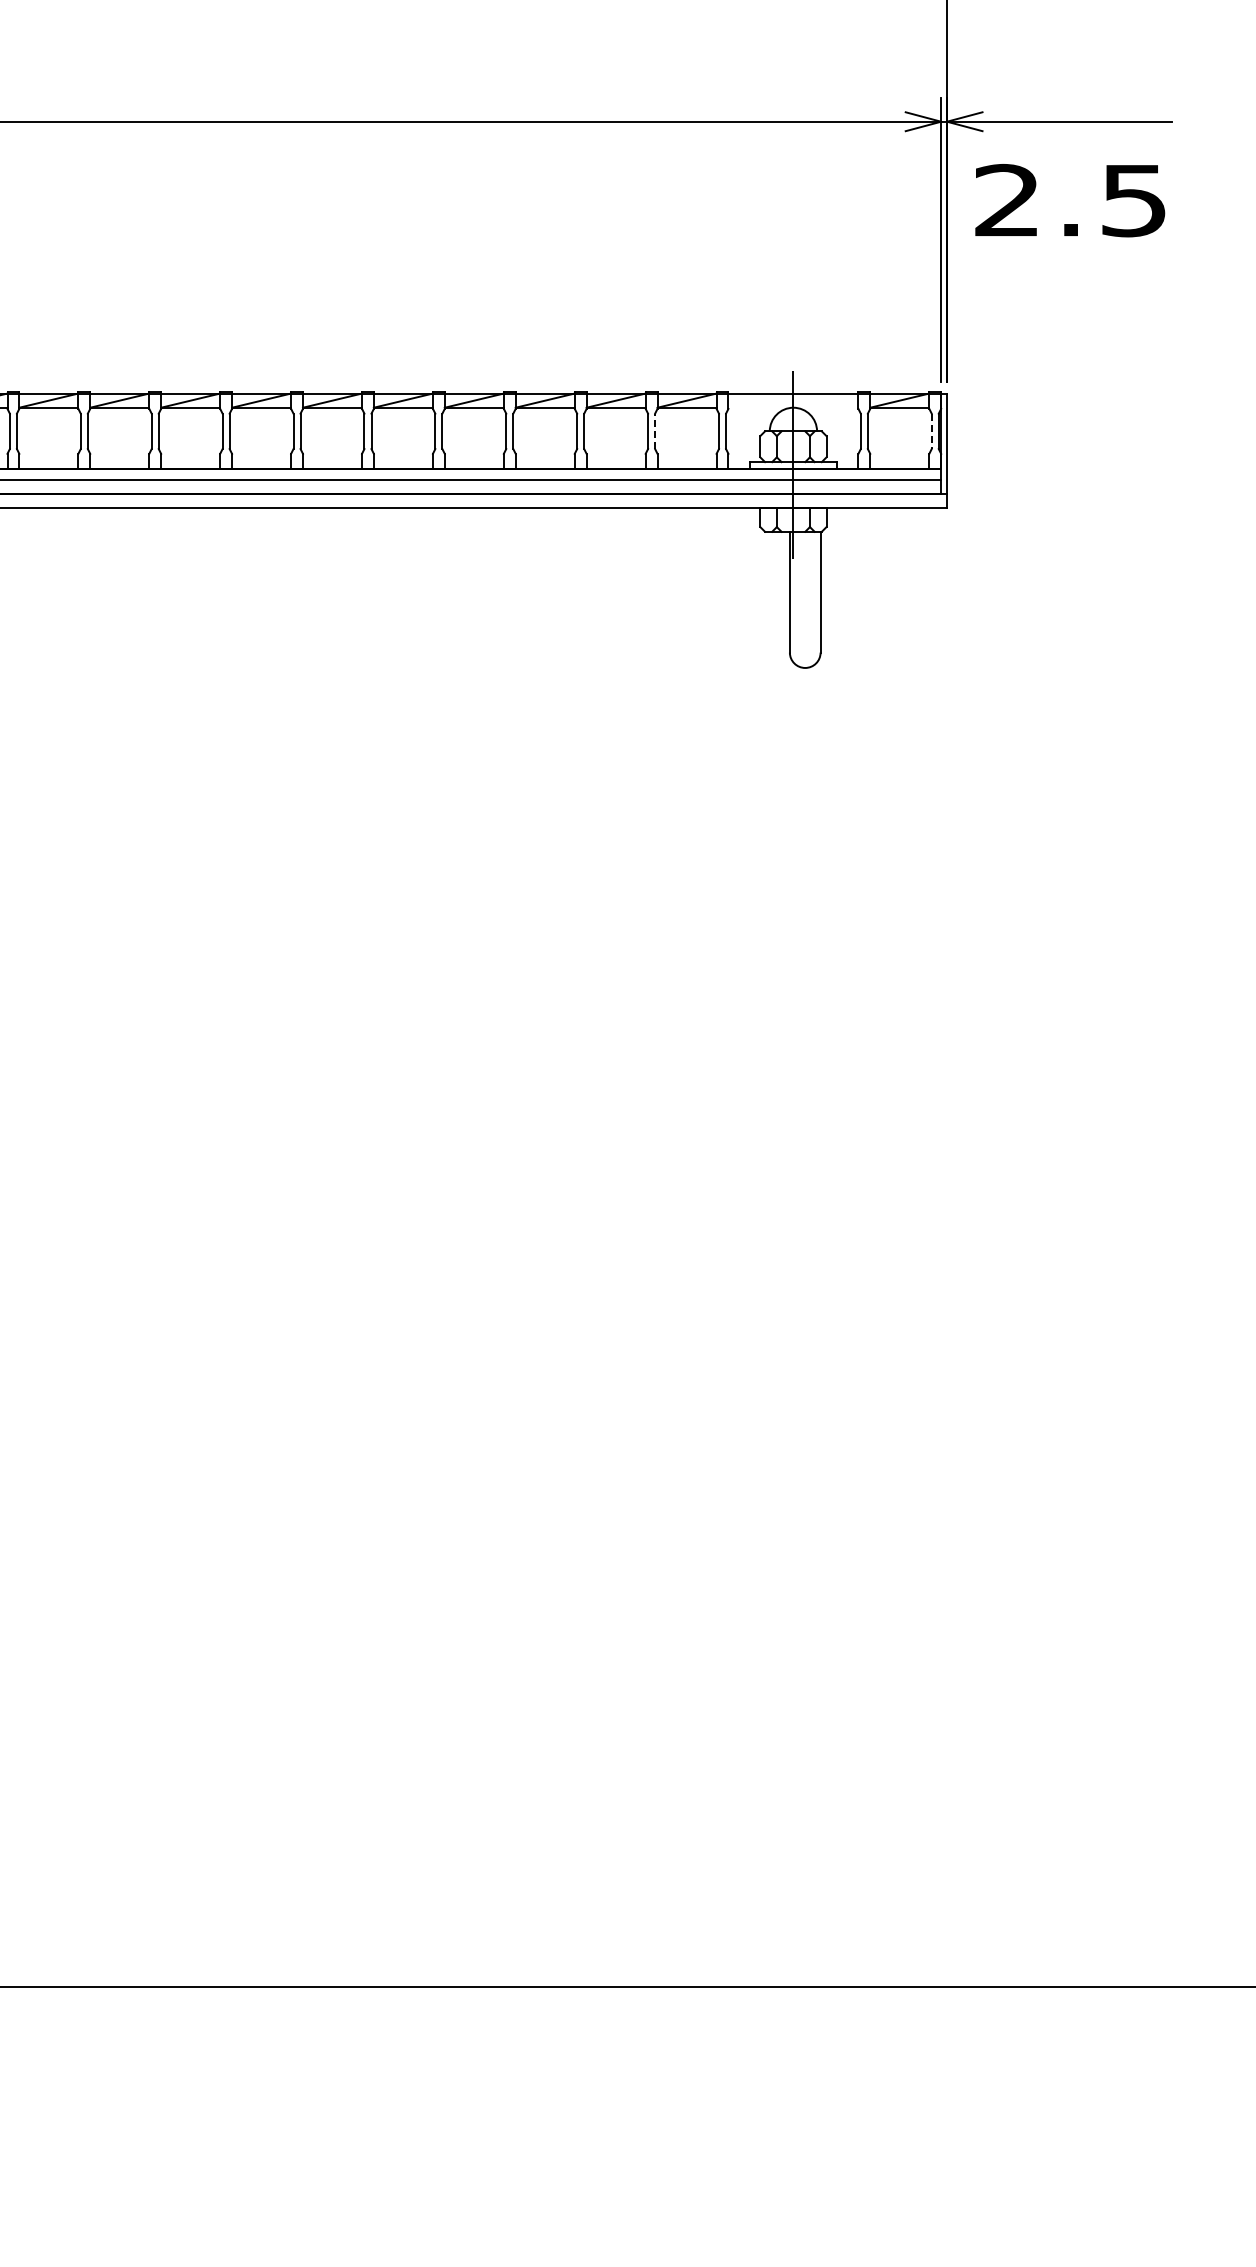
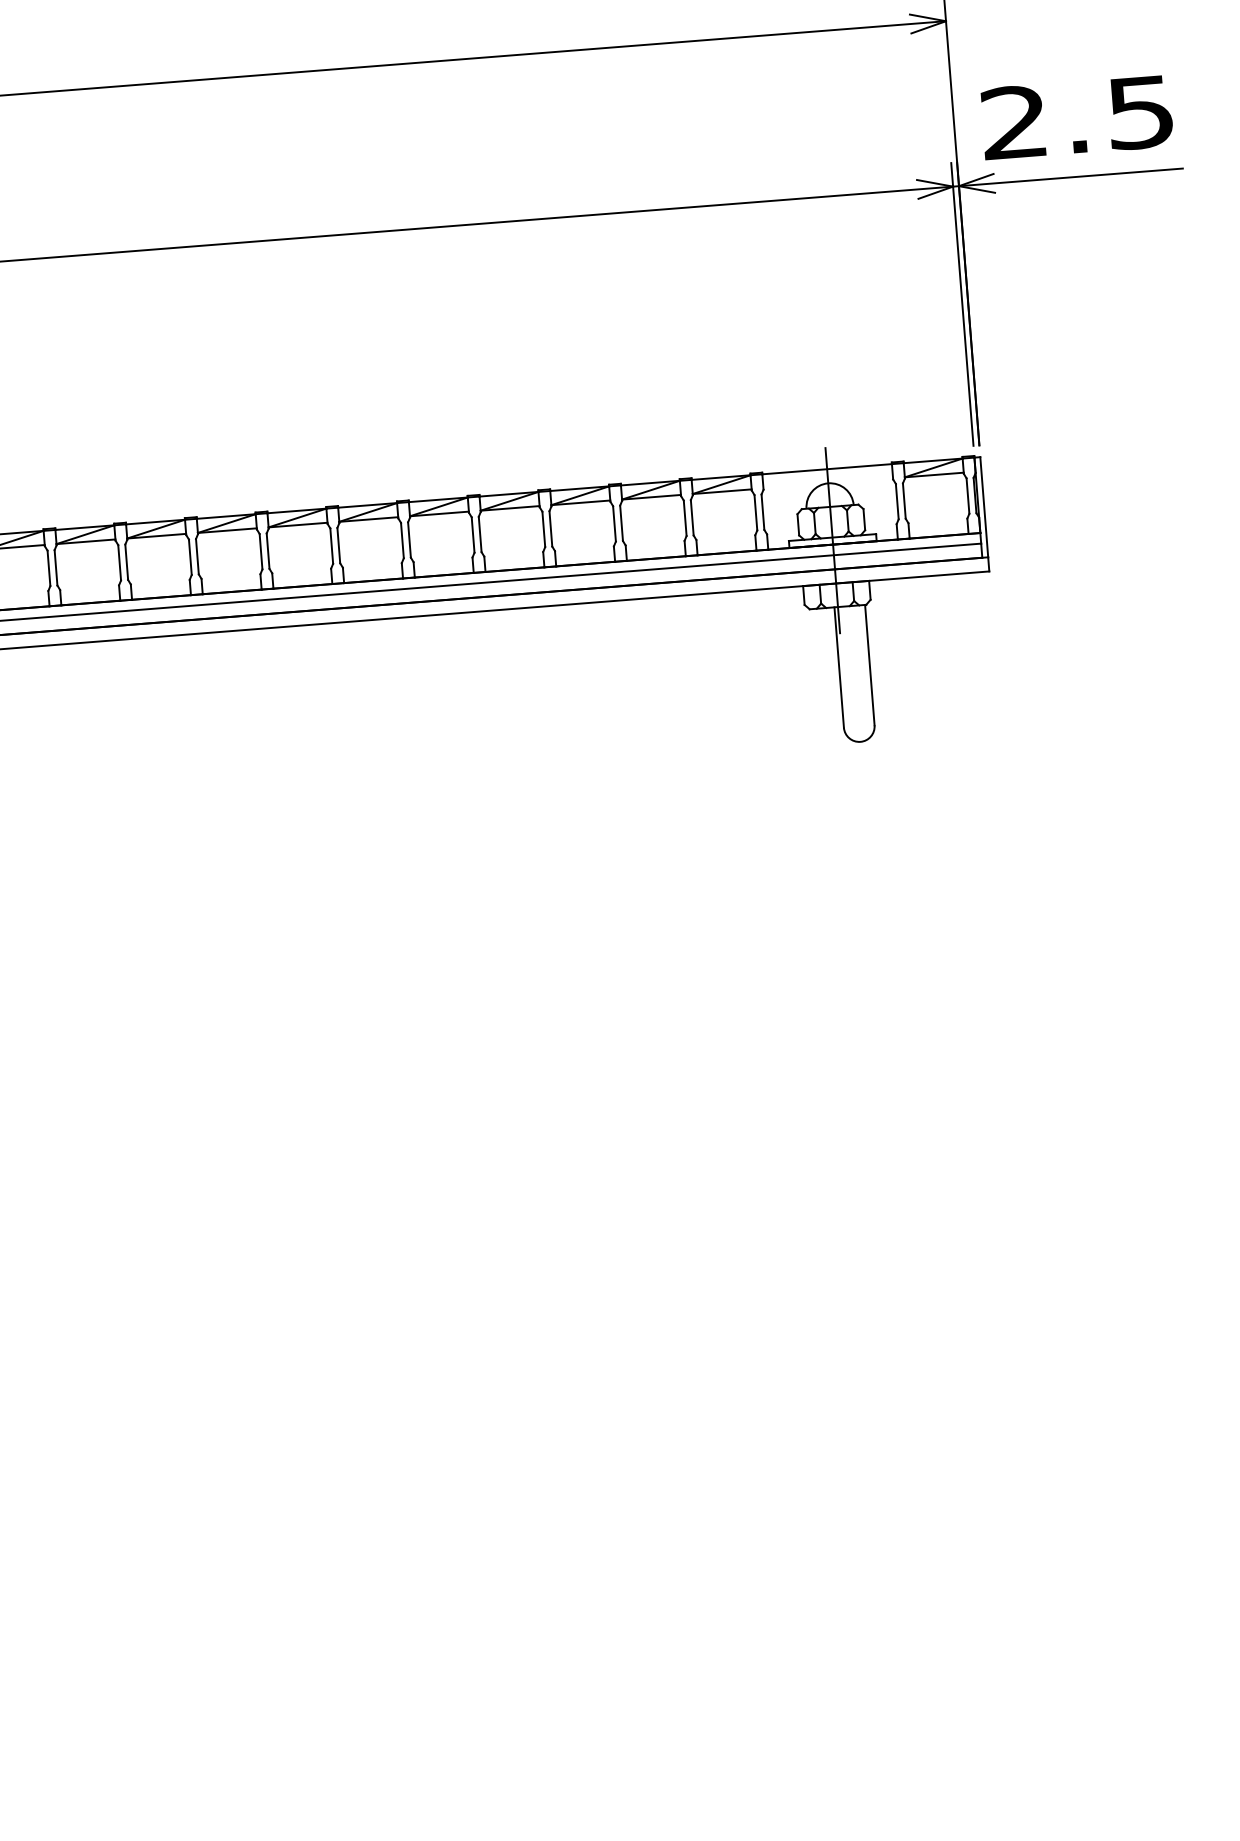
text: (1070, 200) -> (1077, 117), moved
line: (655, 431) -> (692, 517), dashed -> solid
line: (931, 431) -> (967, 496), dashed -> solid

